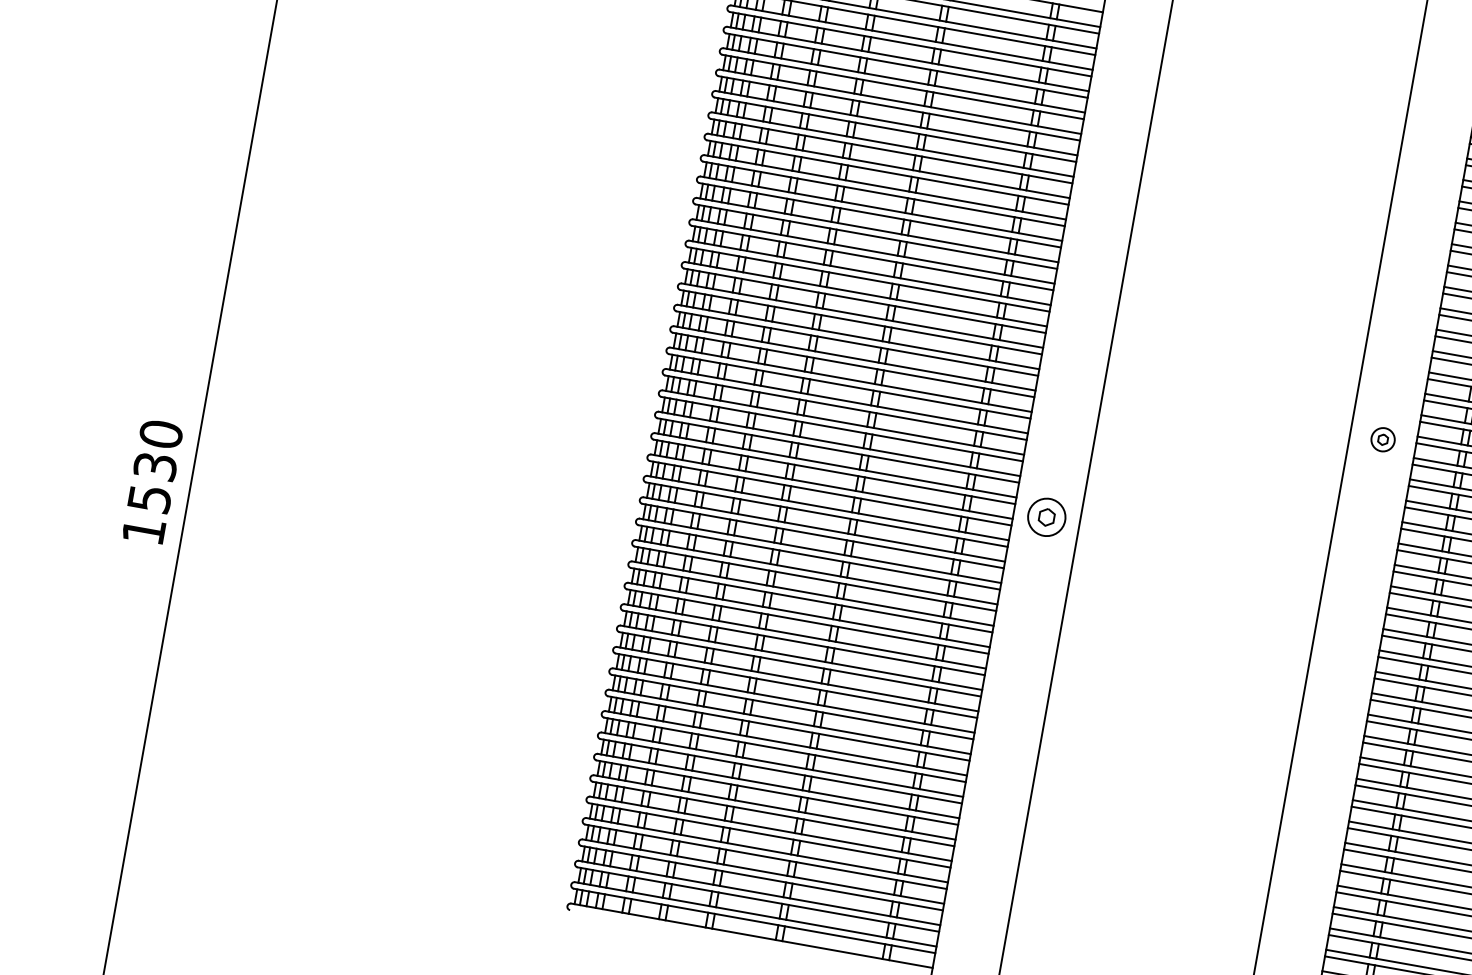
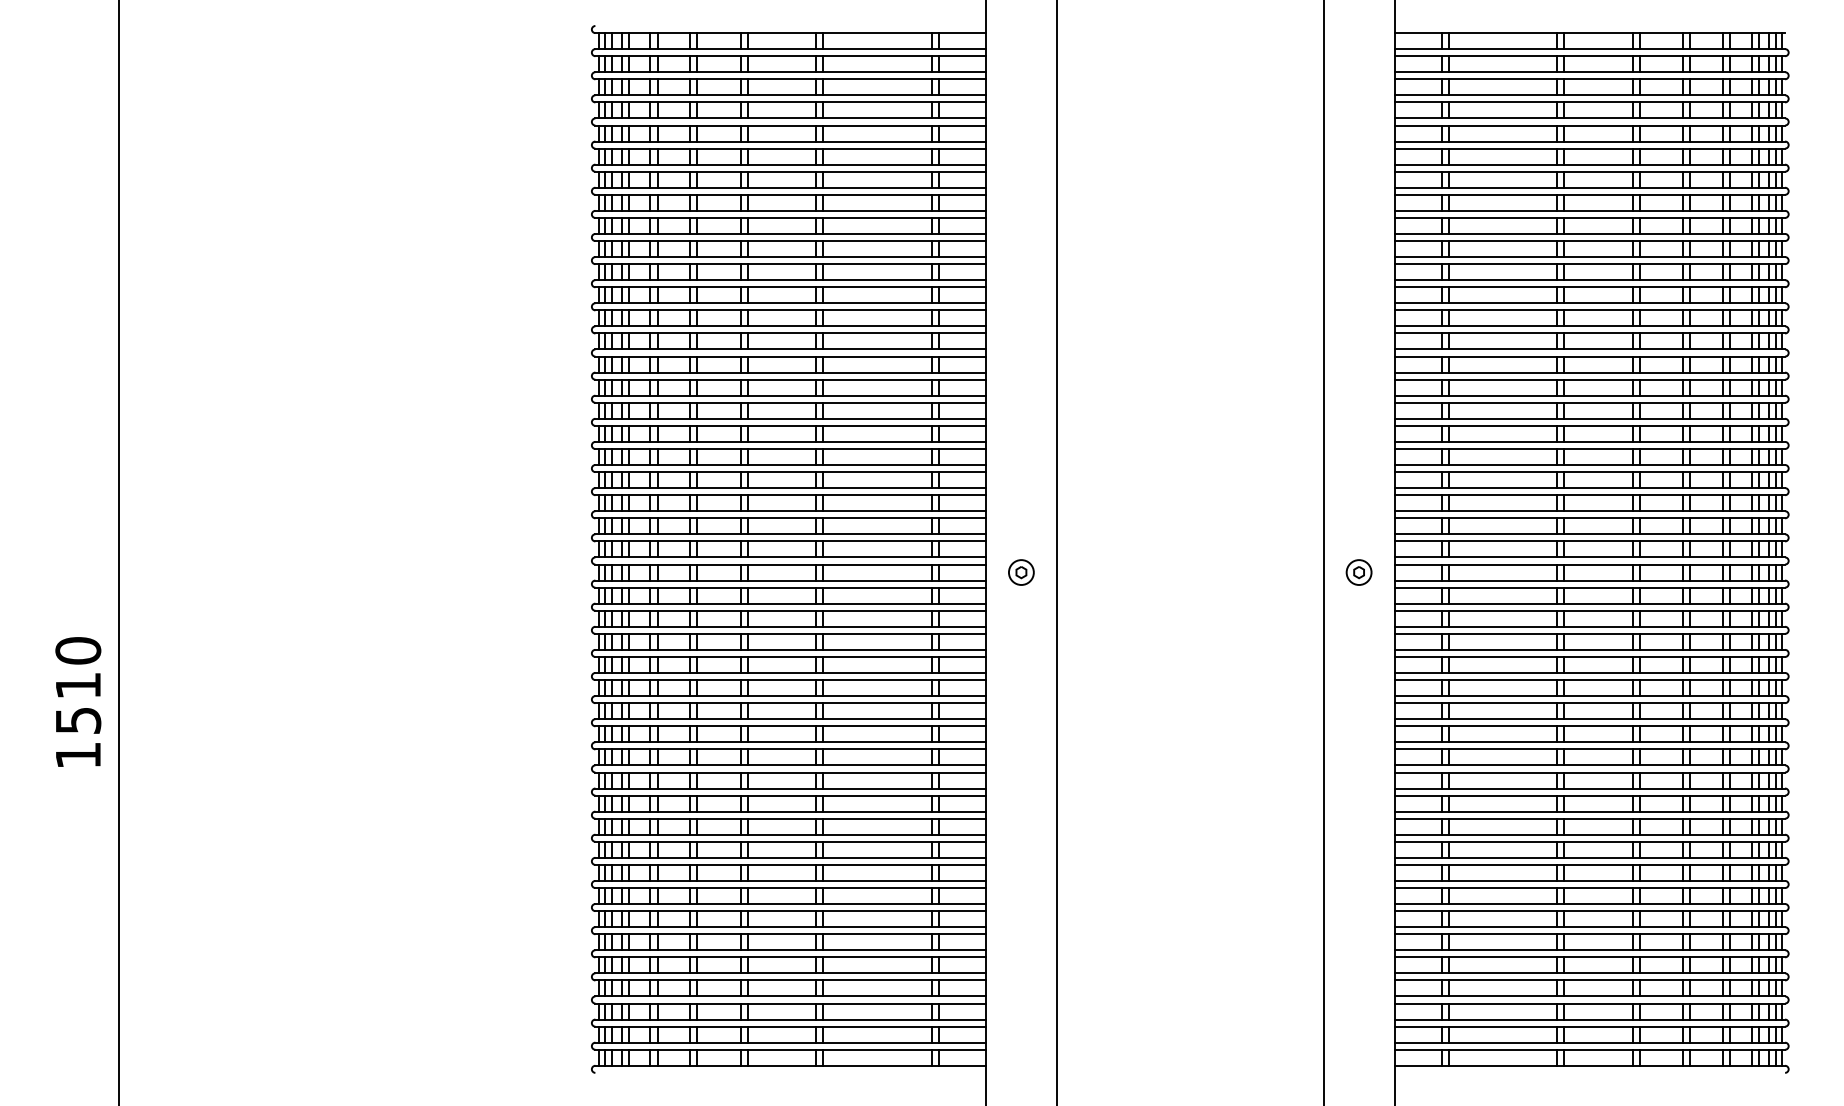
part: (1382, 439) -> (1358, 572), moved
text: (155, 466) -> (78, 685), 1530 -> 1510
part: (1046, 517) -> (1021, 572), size x0.62

